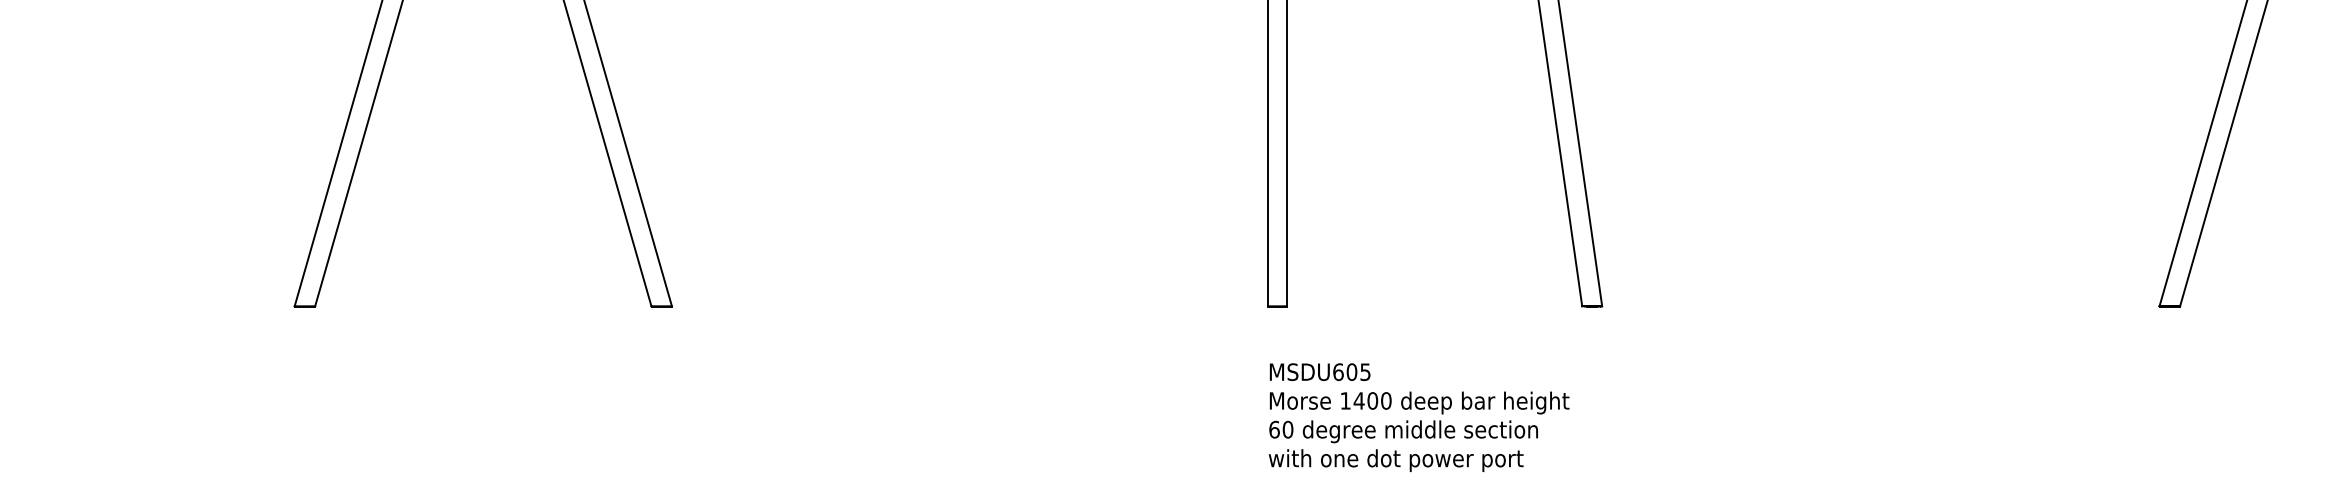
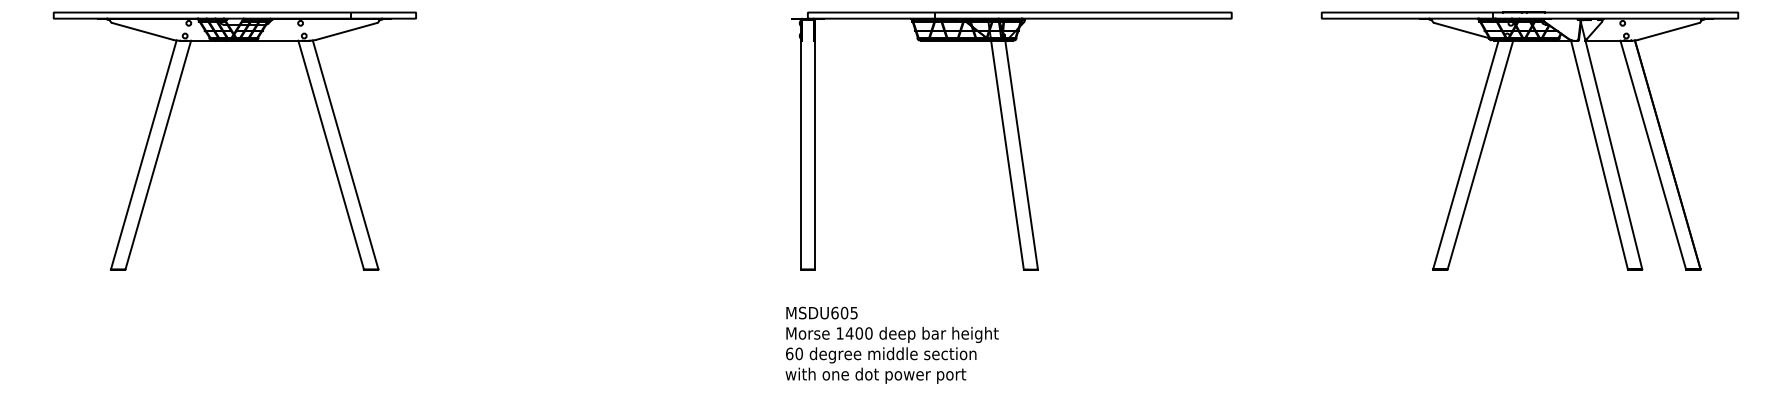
text: (1418, 416) -> (891, 344), moved

